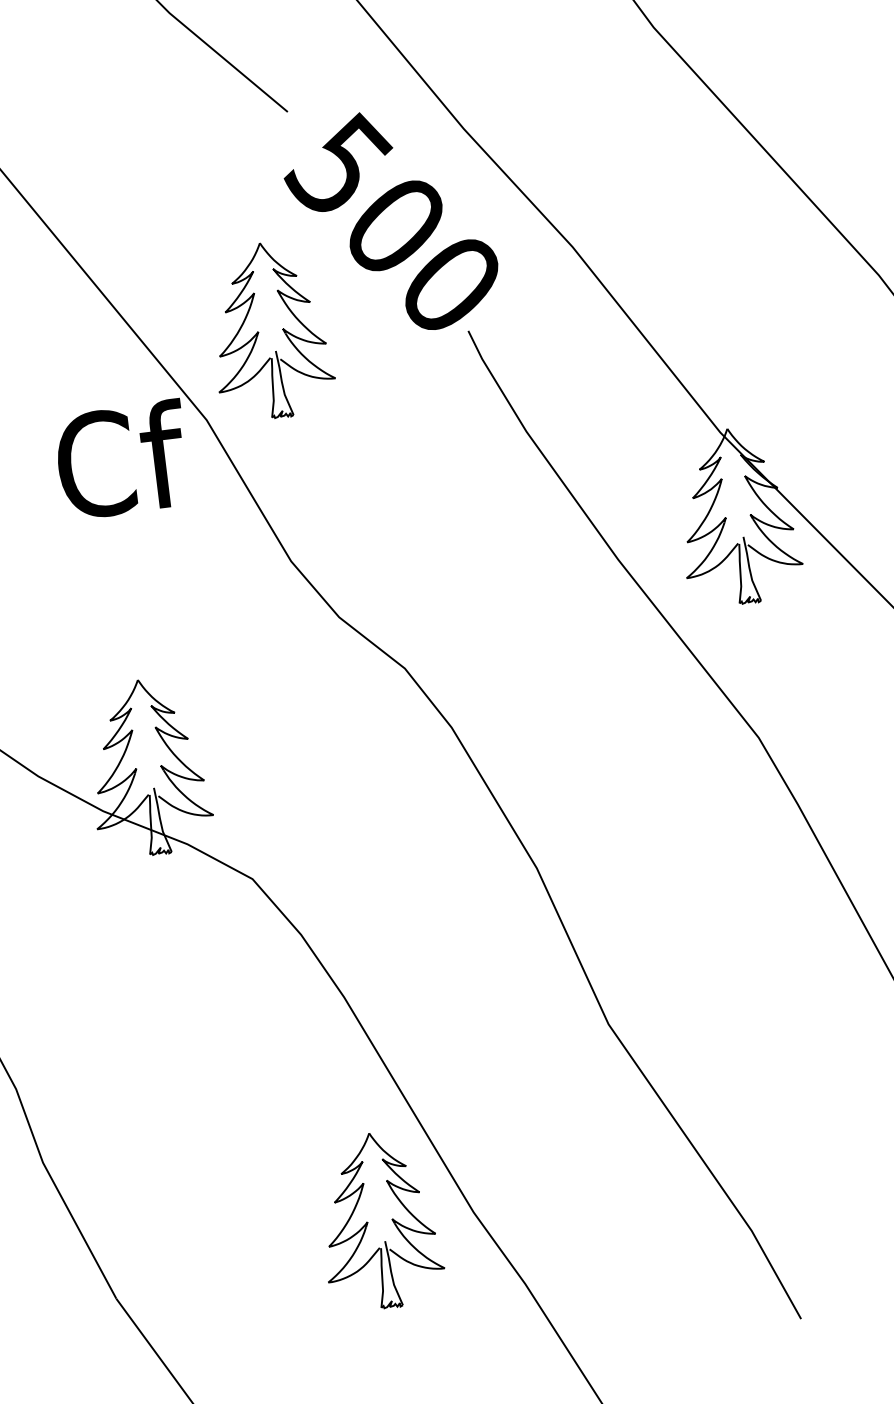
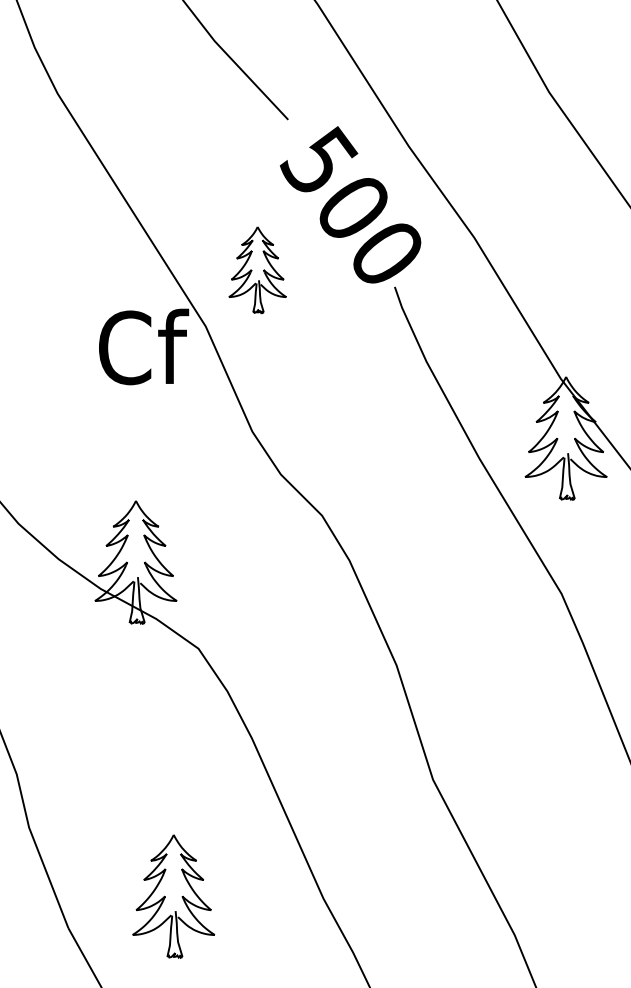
part: (270, 331) -> (257, 270), size x0.7
part: (379, 1220) -> (173, 896), moved

